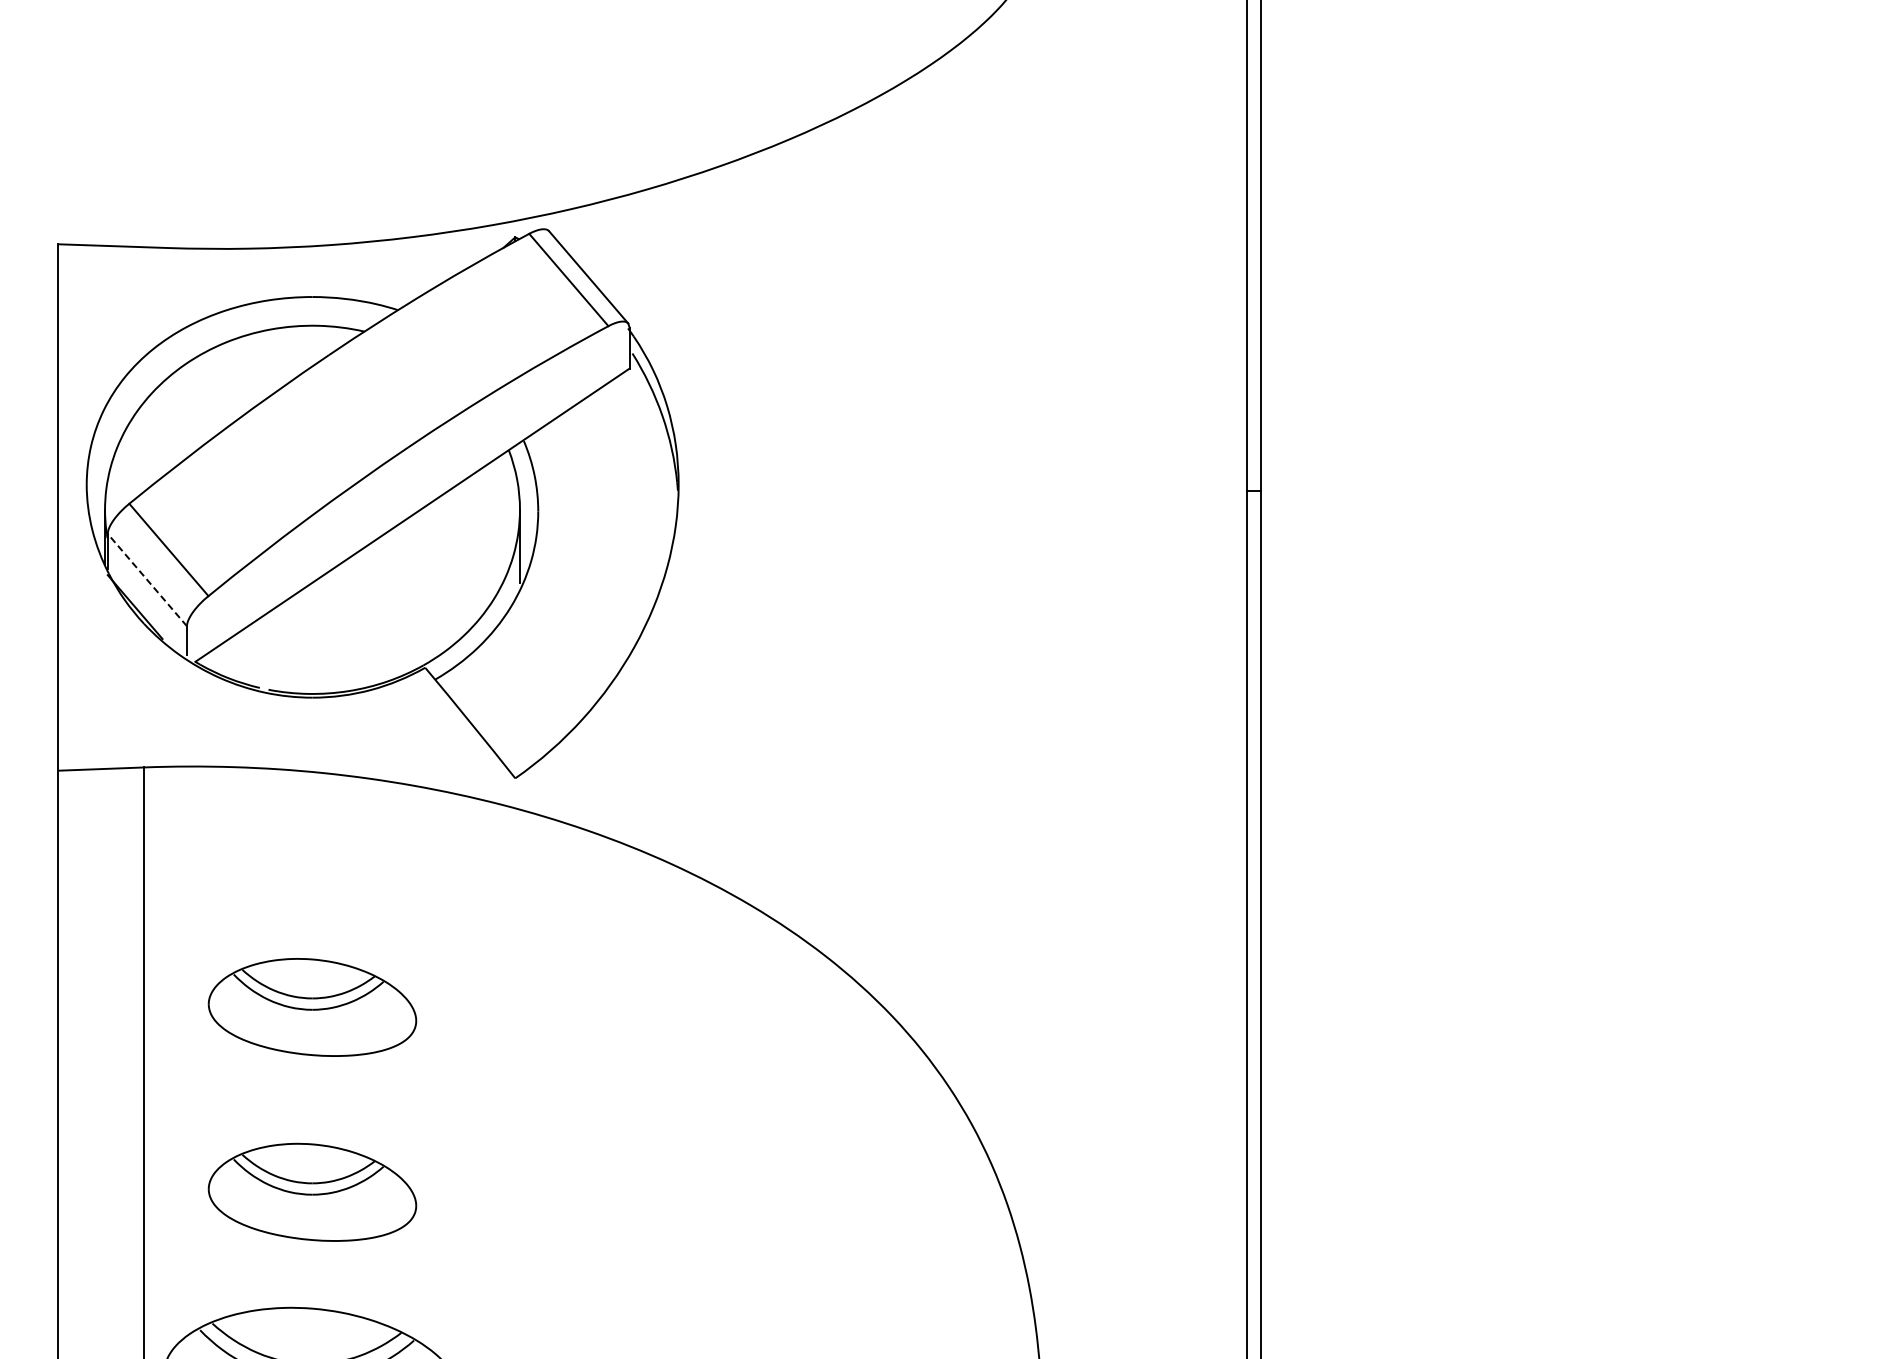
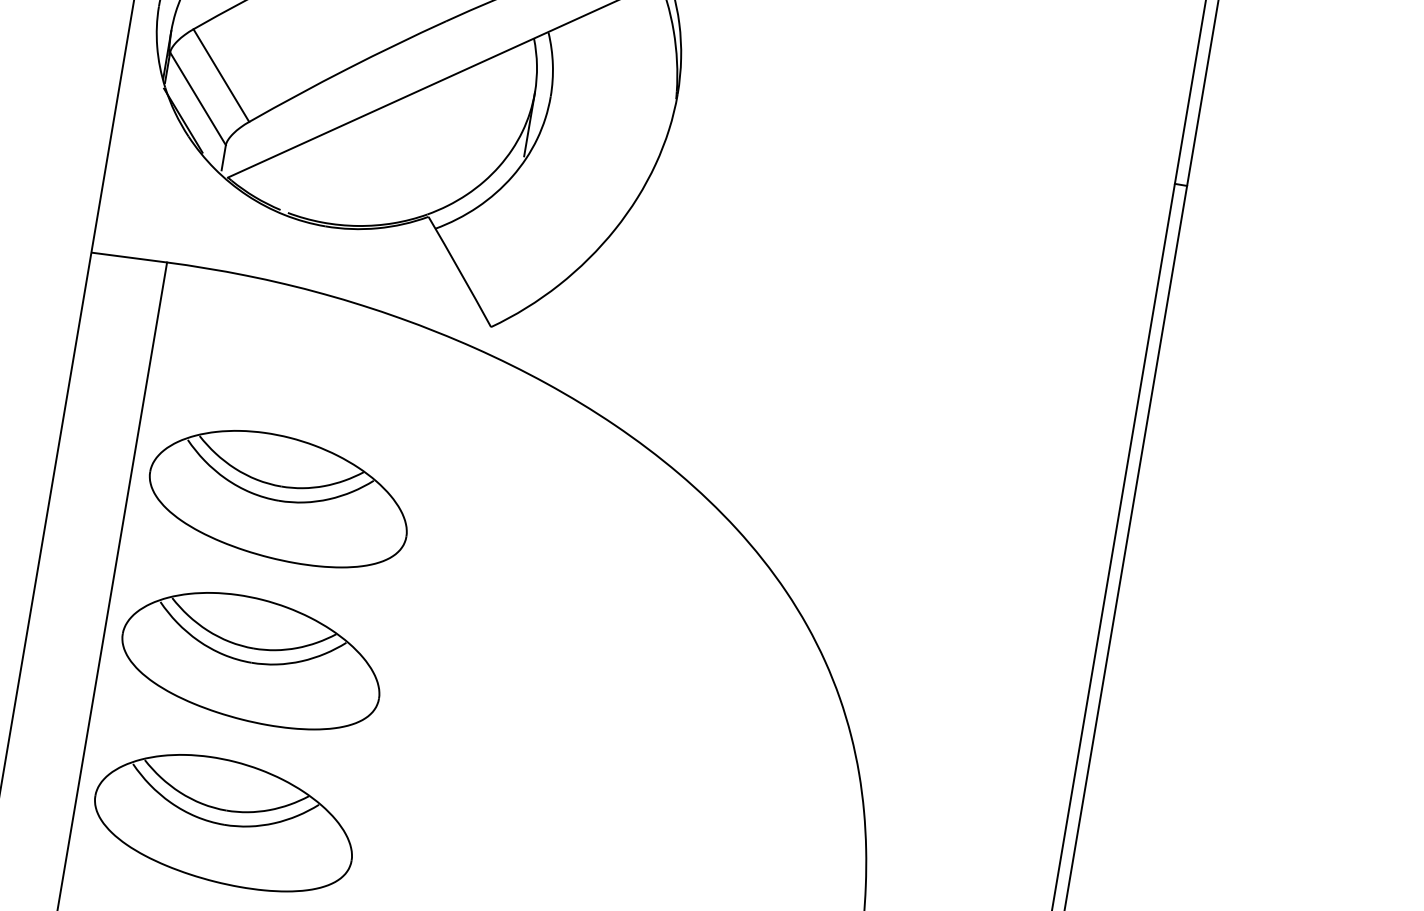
line: (147, 580) -> (198, 99), dashed -> solid
part: (312, 1007) -> (279, 497), size x1.43
part: (312, 1192) -> (251, 659), size x1.43

